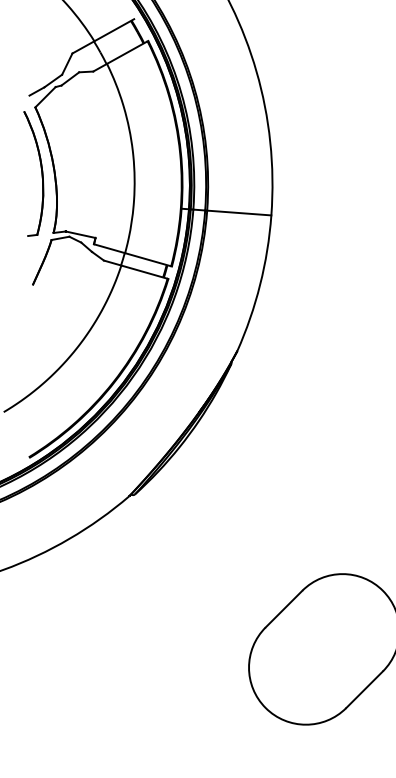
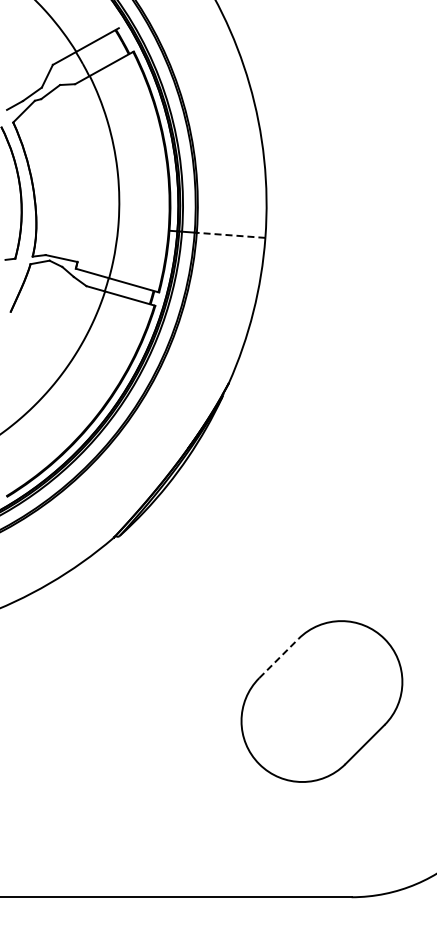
line: (238, 213) -> (230, 235), solid -> dashed
line: (283, 609) -> (278, 658), solid -> dashed

